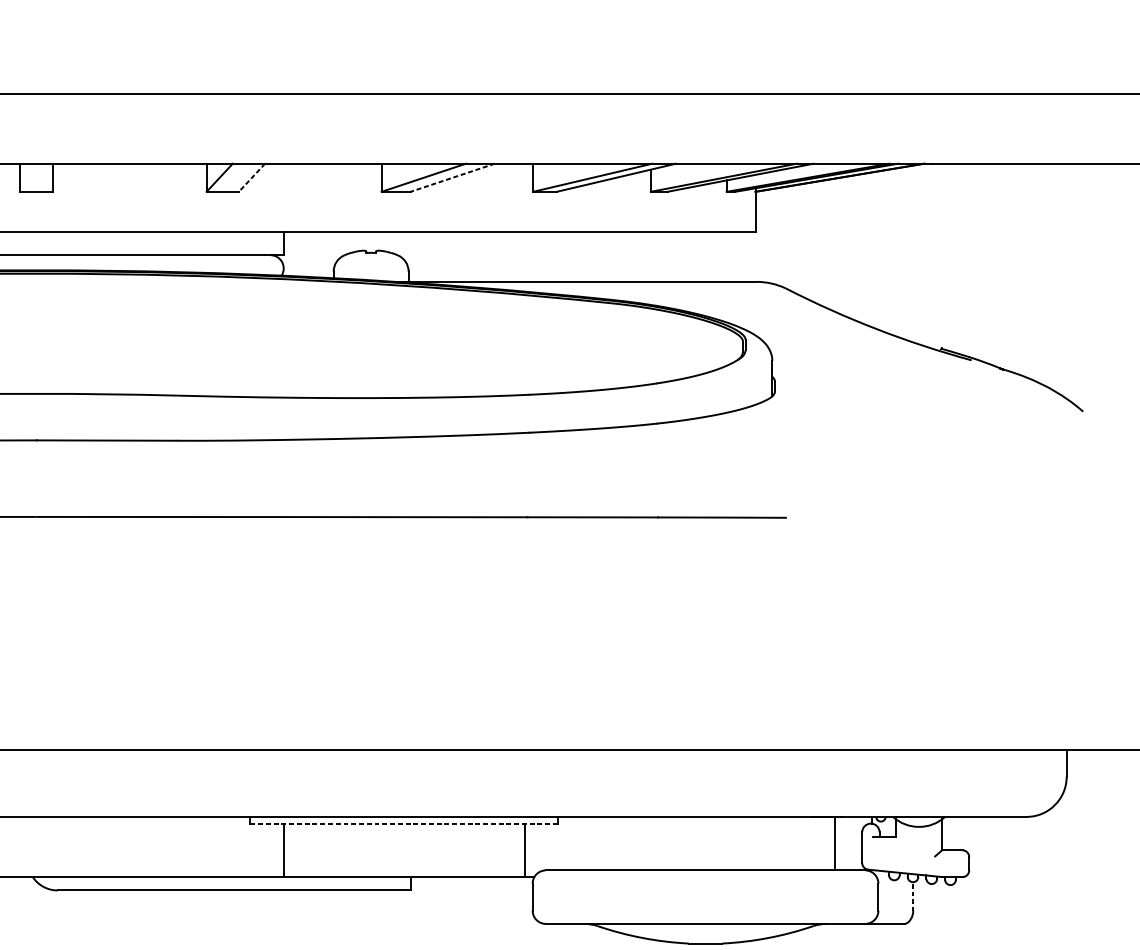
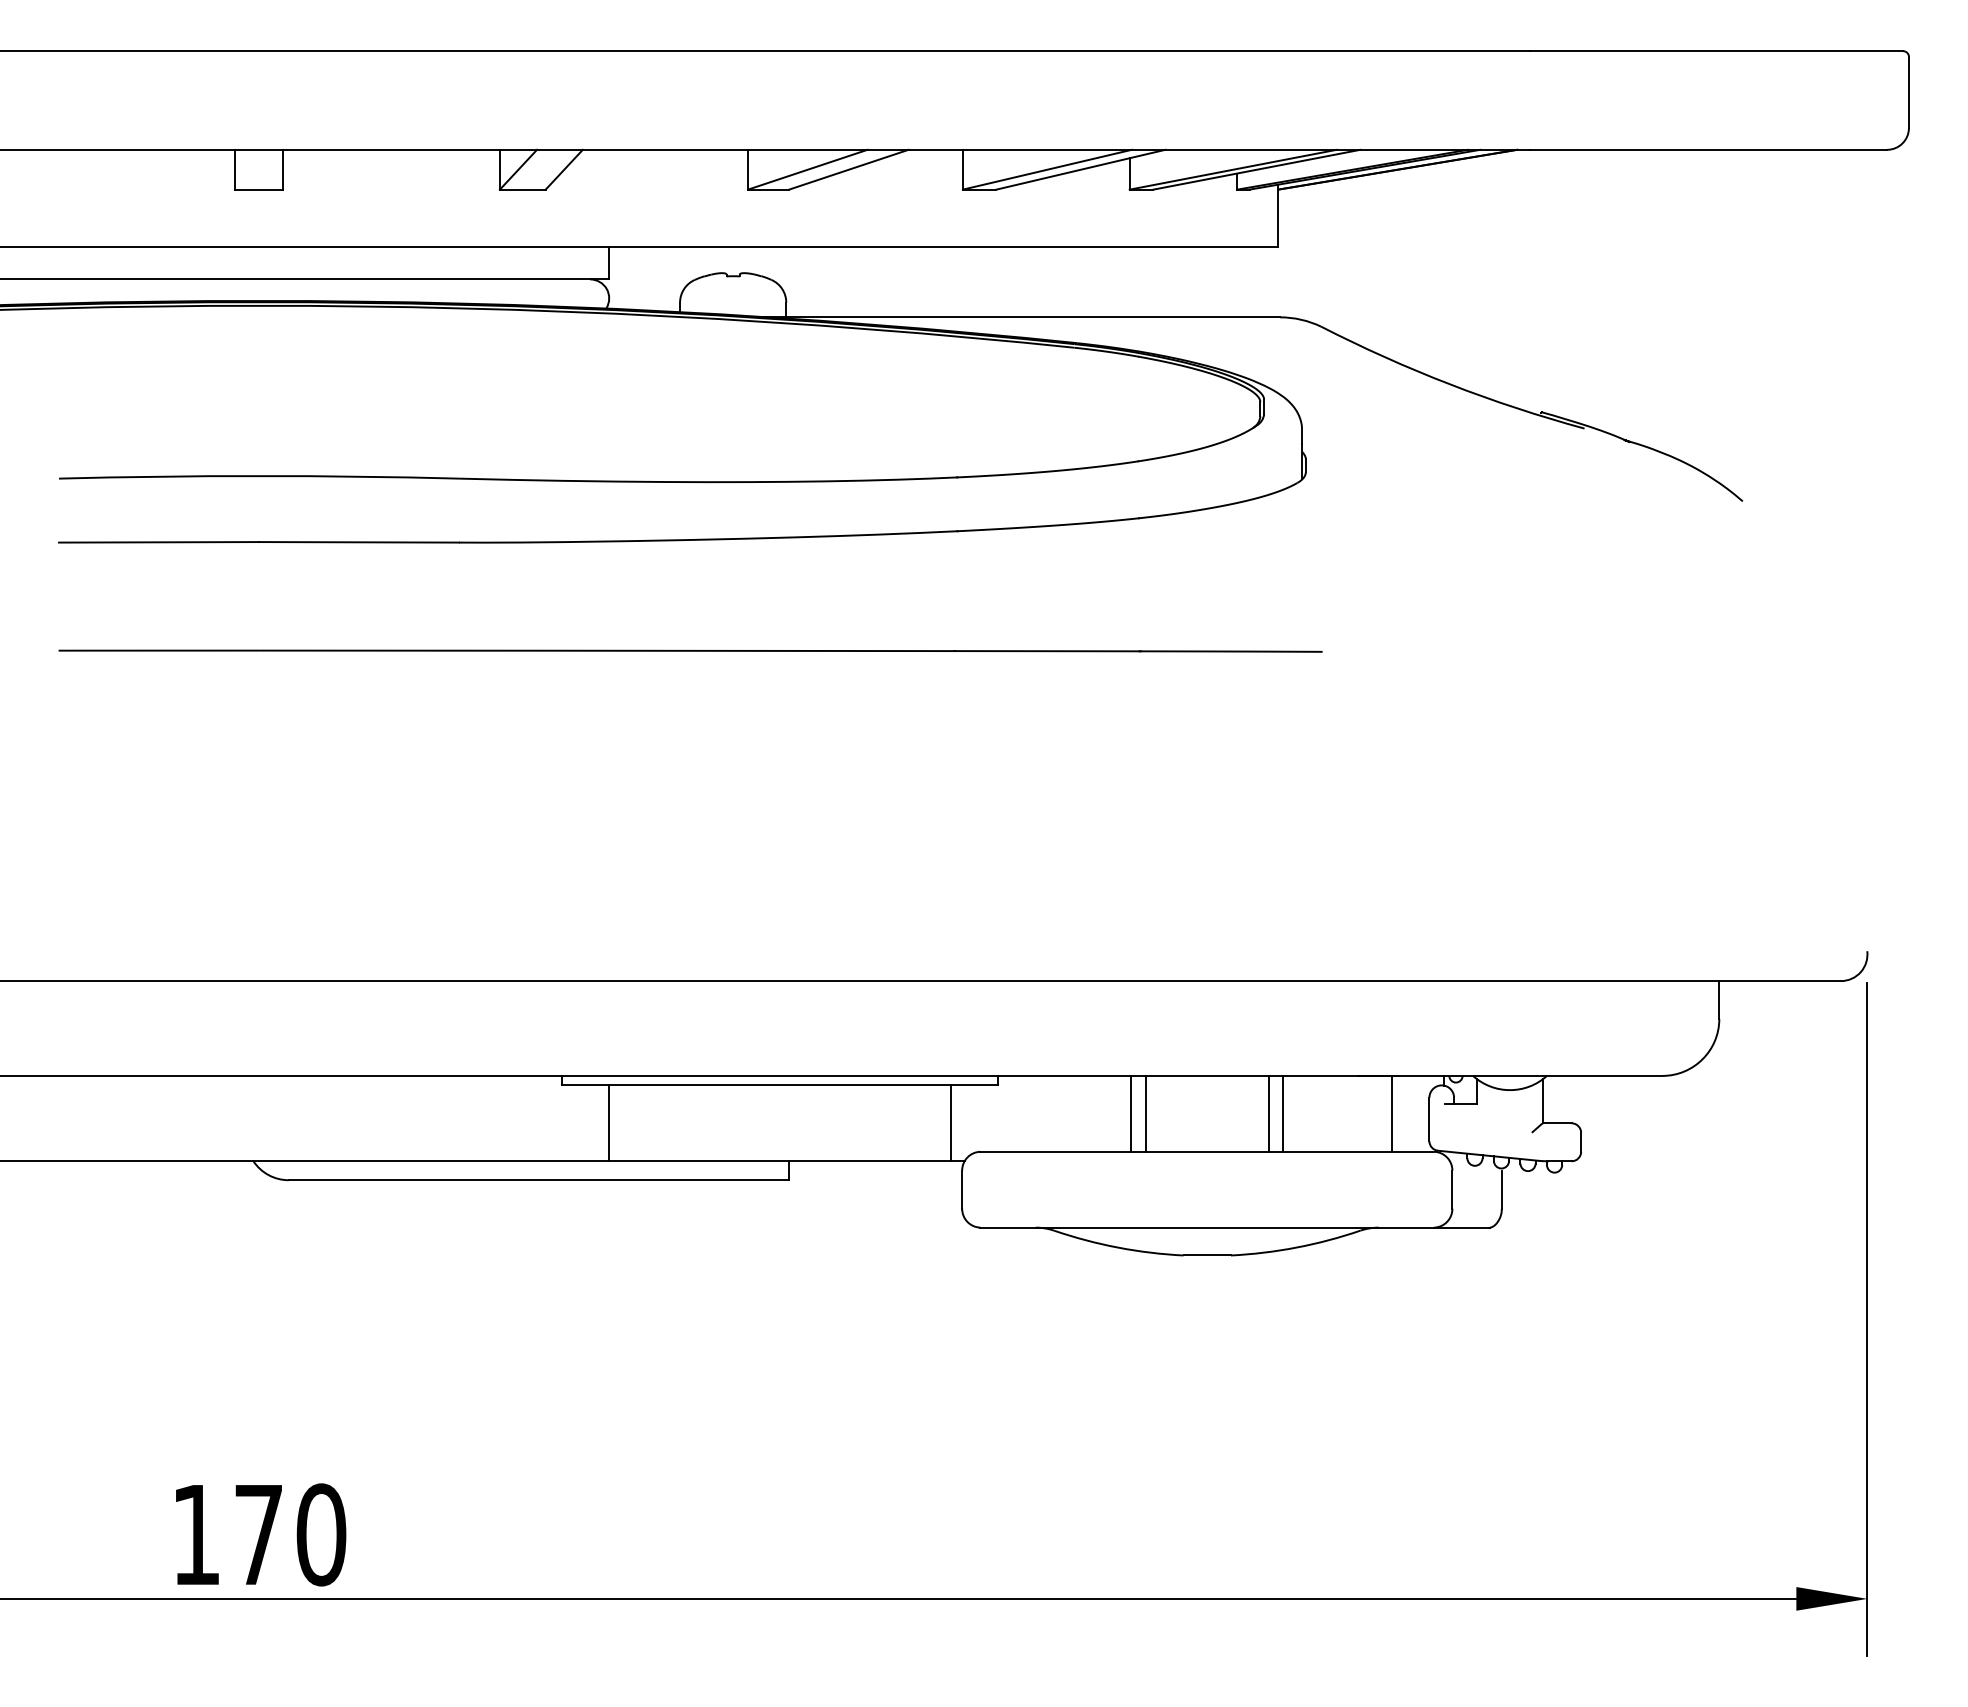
line: (452, 177) -> (848, 169), dashed -> solid
line: (251, 178) -> (563, 170), dashed -> solid
line: (403, 823) -> (779, 1085), dashed -> solid
line: (652, 843) -> (1131, 1113), added
line: (661, 843) -> (1145, 1113), added
line: (748, 843) -> (1268, 1113), added
line: (759, 843) -> (1283, 1113), added
line: (913, 897) -> (1501, 1189), dashed -> solid

